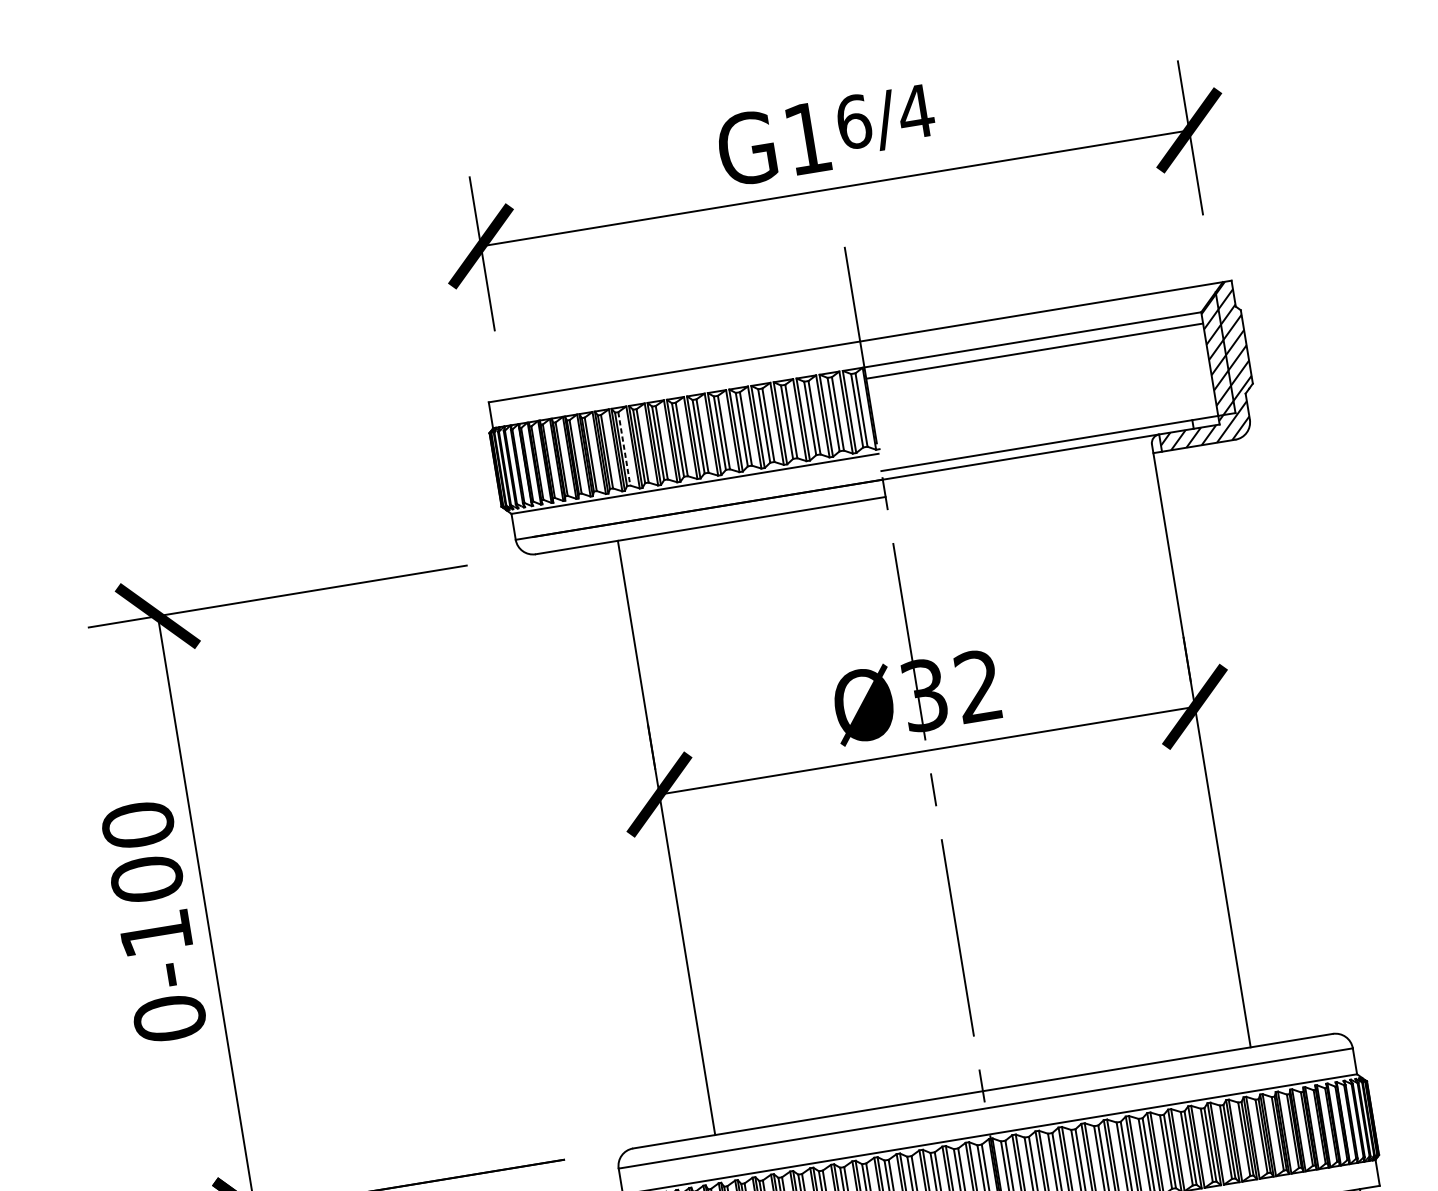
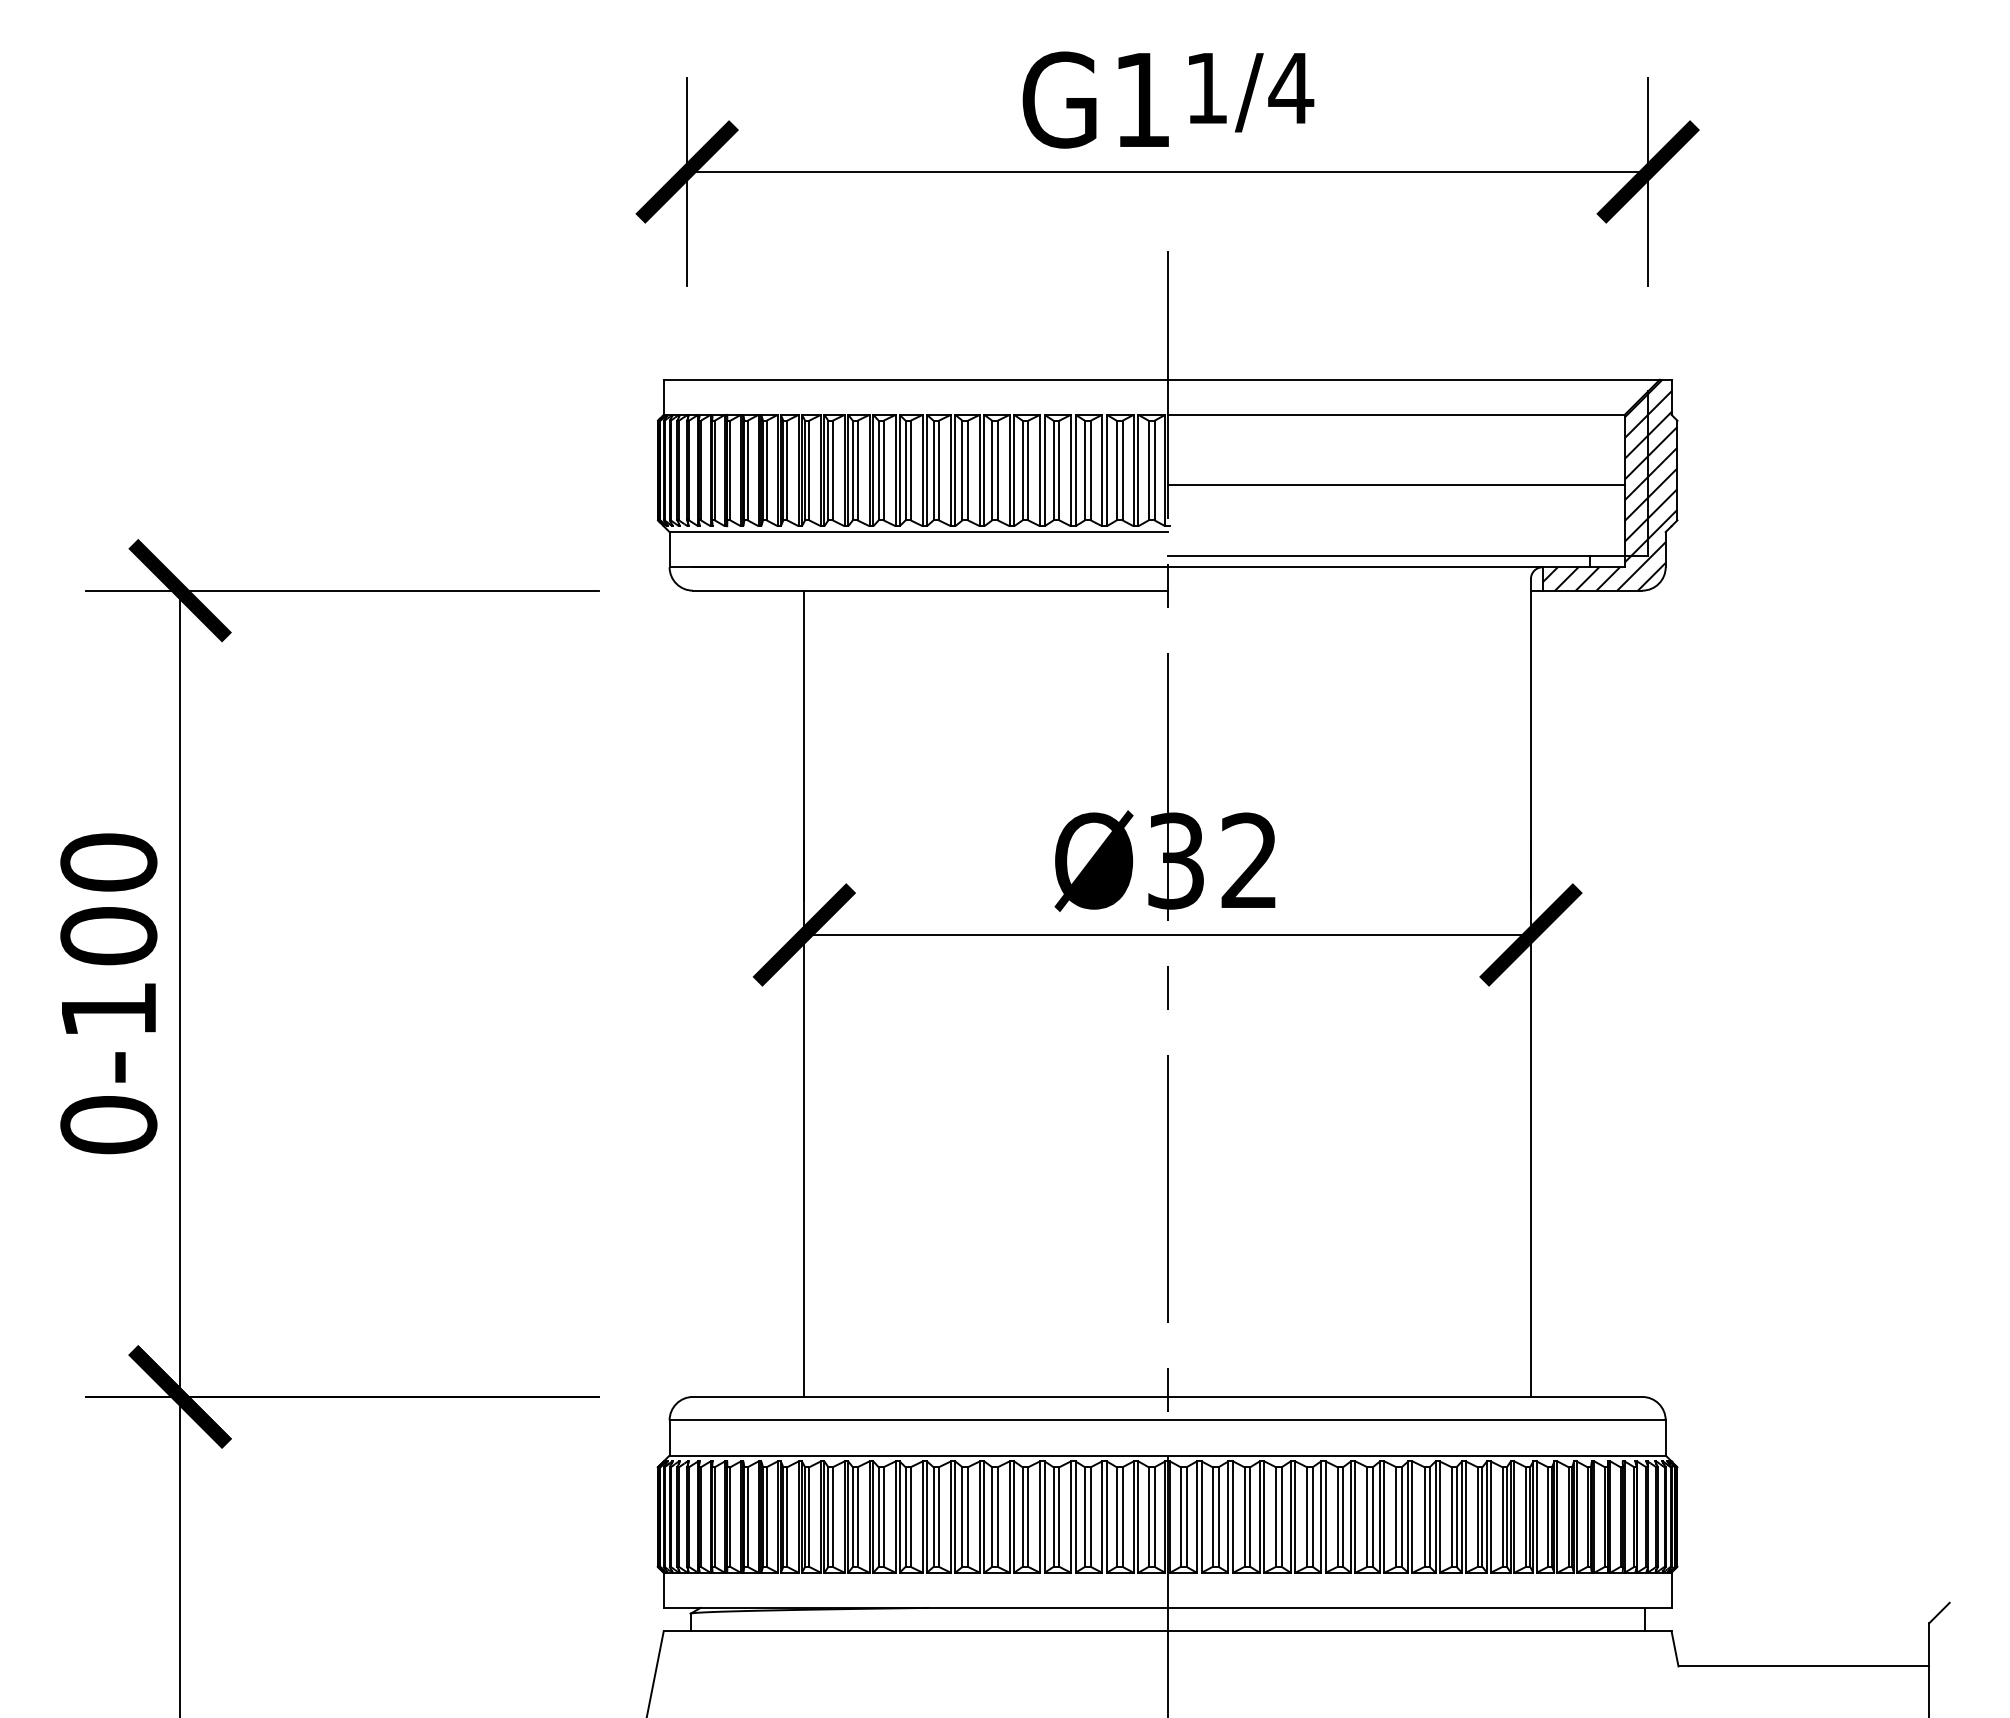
text: (854, 122) -> (1207, 88), 6/4 -> 1/4
line: (1034, 351) -> (1395, 485), moved
line: (624, 448) -> (832, 470), dashed -> solid

